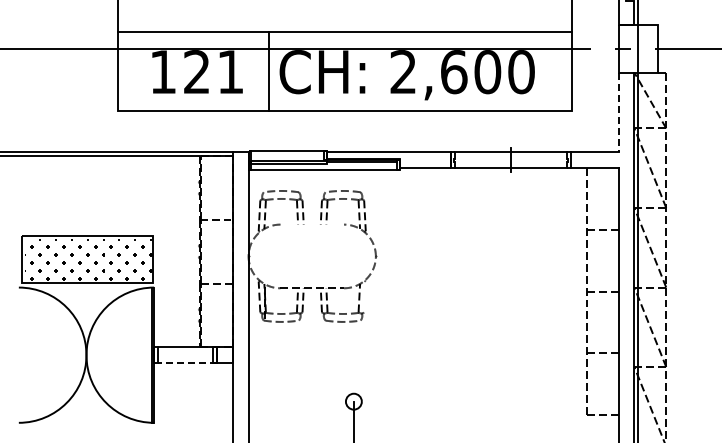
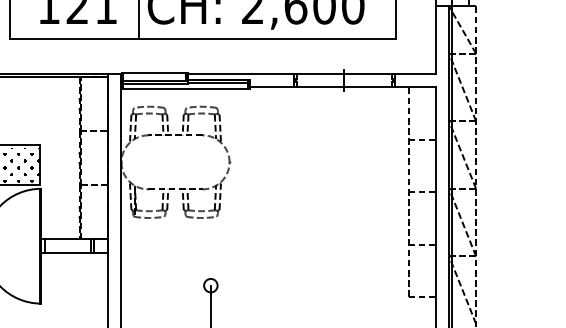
line: (618, 112) -> (435, 40), dashed -> solid
line: (312, 224) -> (175, 135), added
line: (364, 296) -> (219, 196), added
line: (186, 363) -> (68, 253), dashed -> solid

